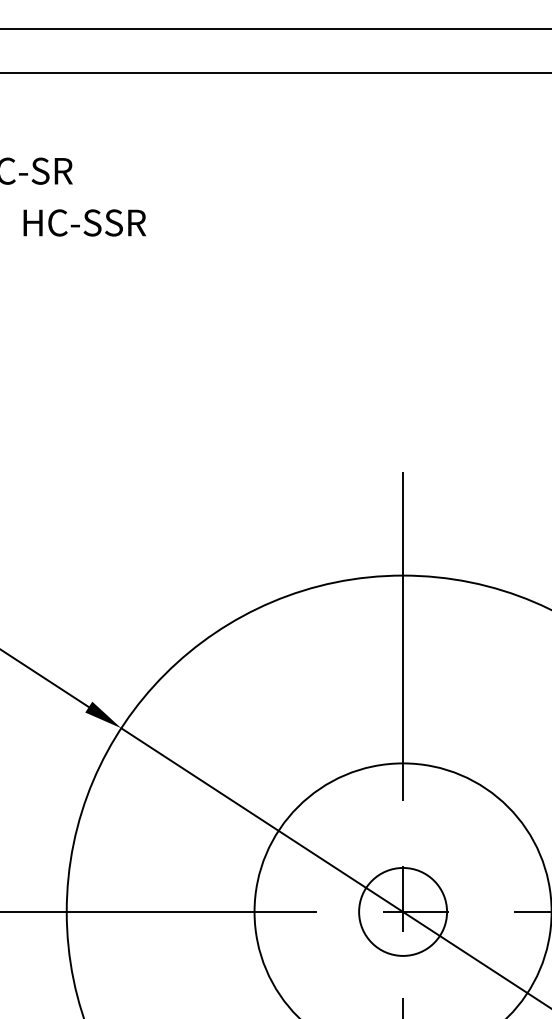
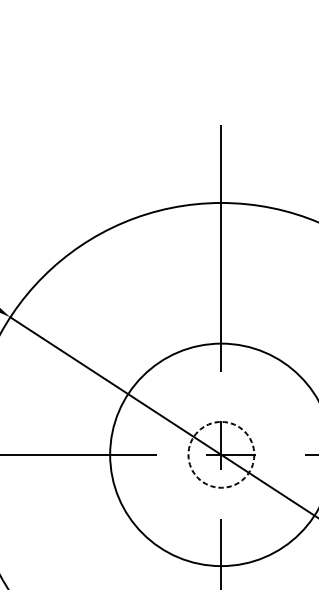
circle: (403, 911) -> (221, 454), solid -> dashed

